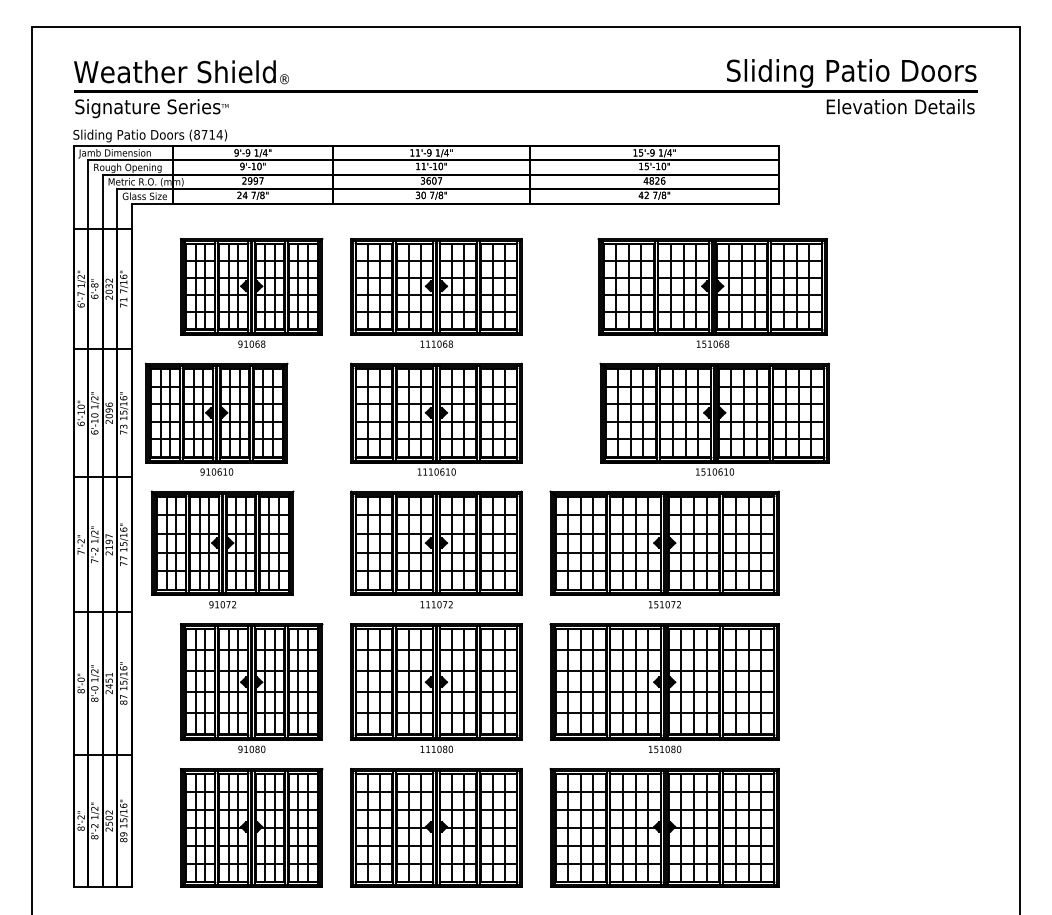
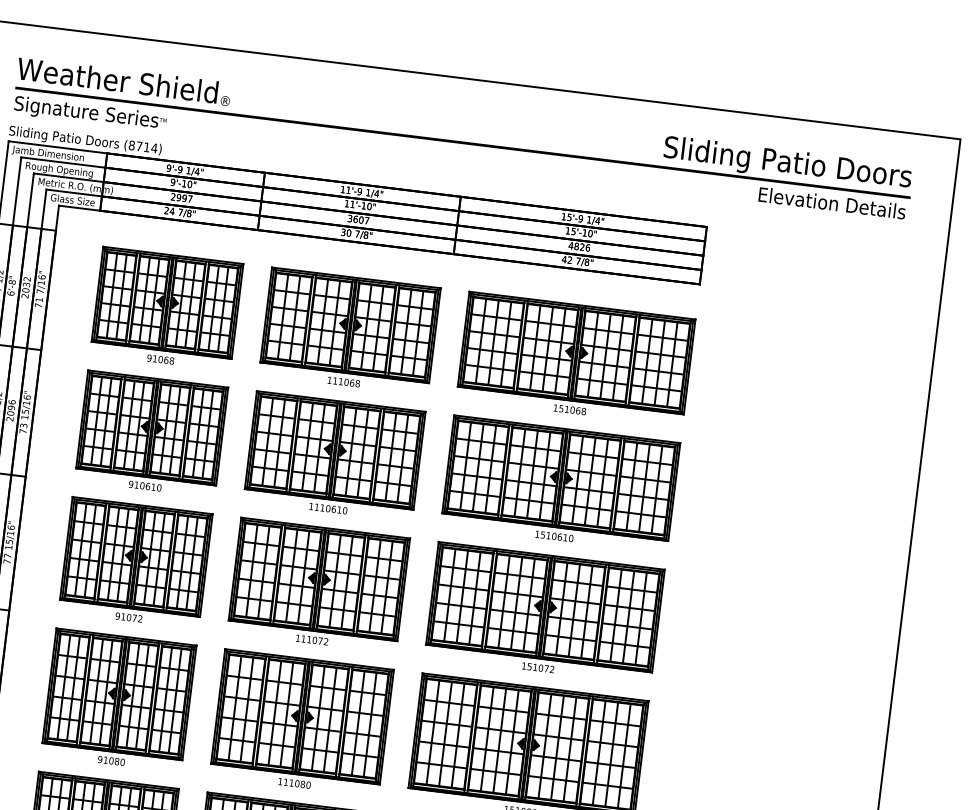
part: (712, 292) -> (575, 358), moved
part: (216, 418) -> (151, 433), moved
part: (714, 418) -> (560, 483), moved
part: (222, 549) -> (135, 562), moved

